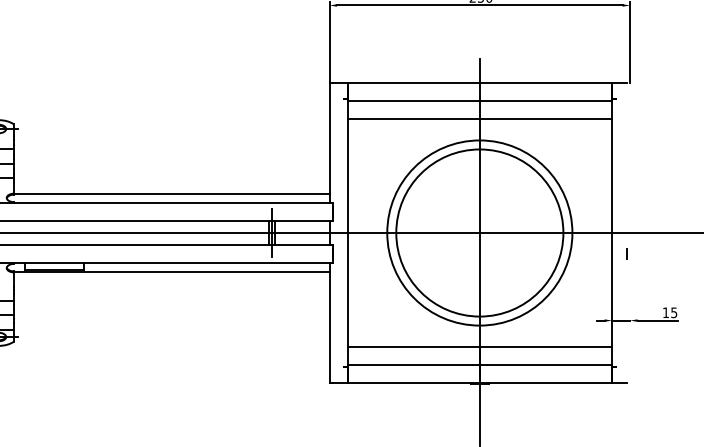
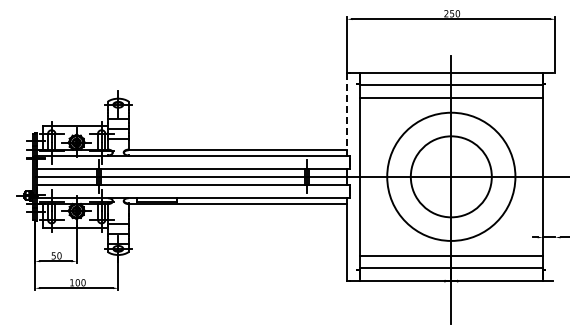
line: (329, 142) -> (347, 114), solid -> dashed
circle: (480, 232) -> (451, 176), size x0.7
line: (625, 254) -> (552, 191), removed

